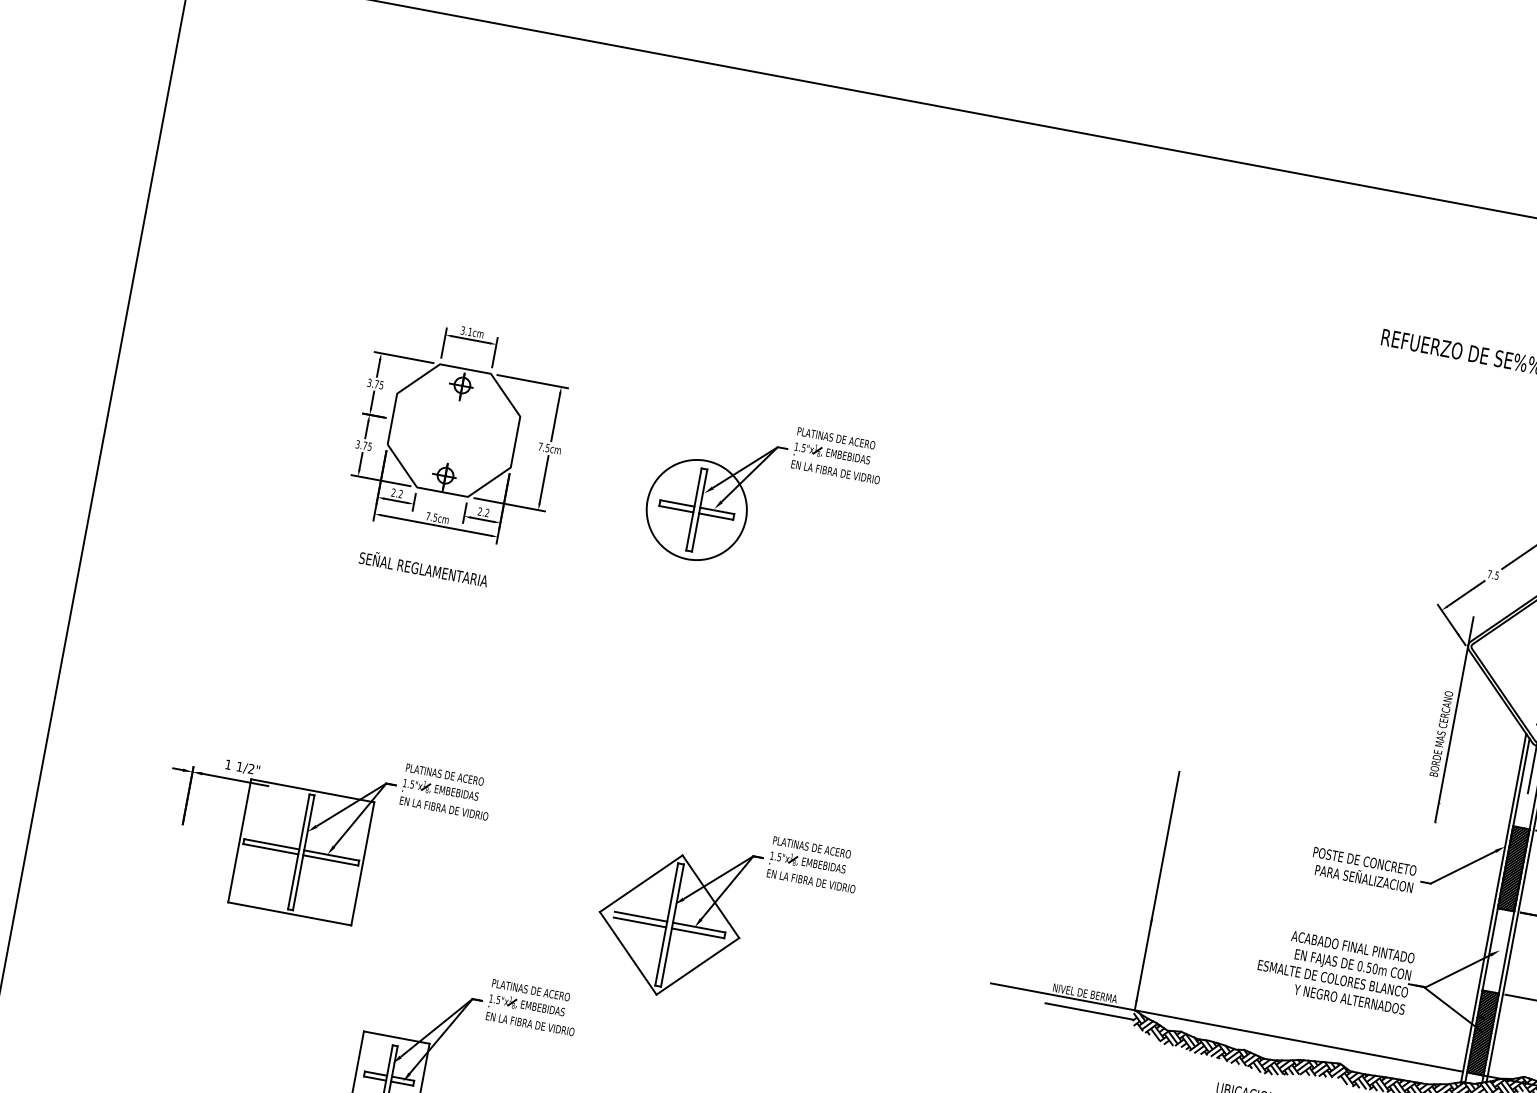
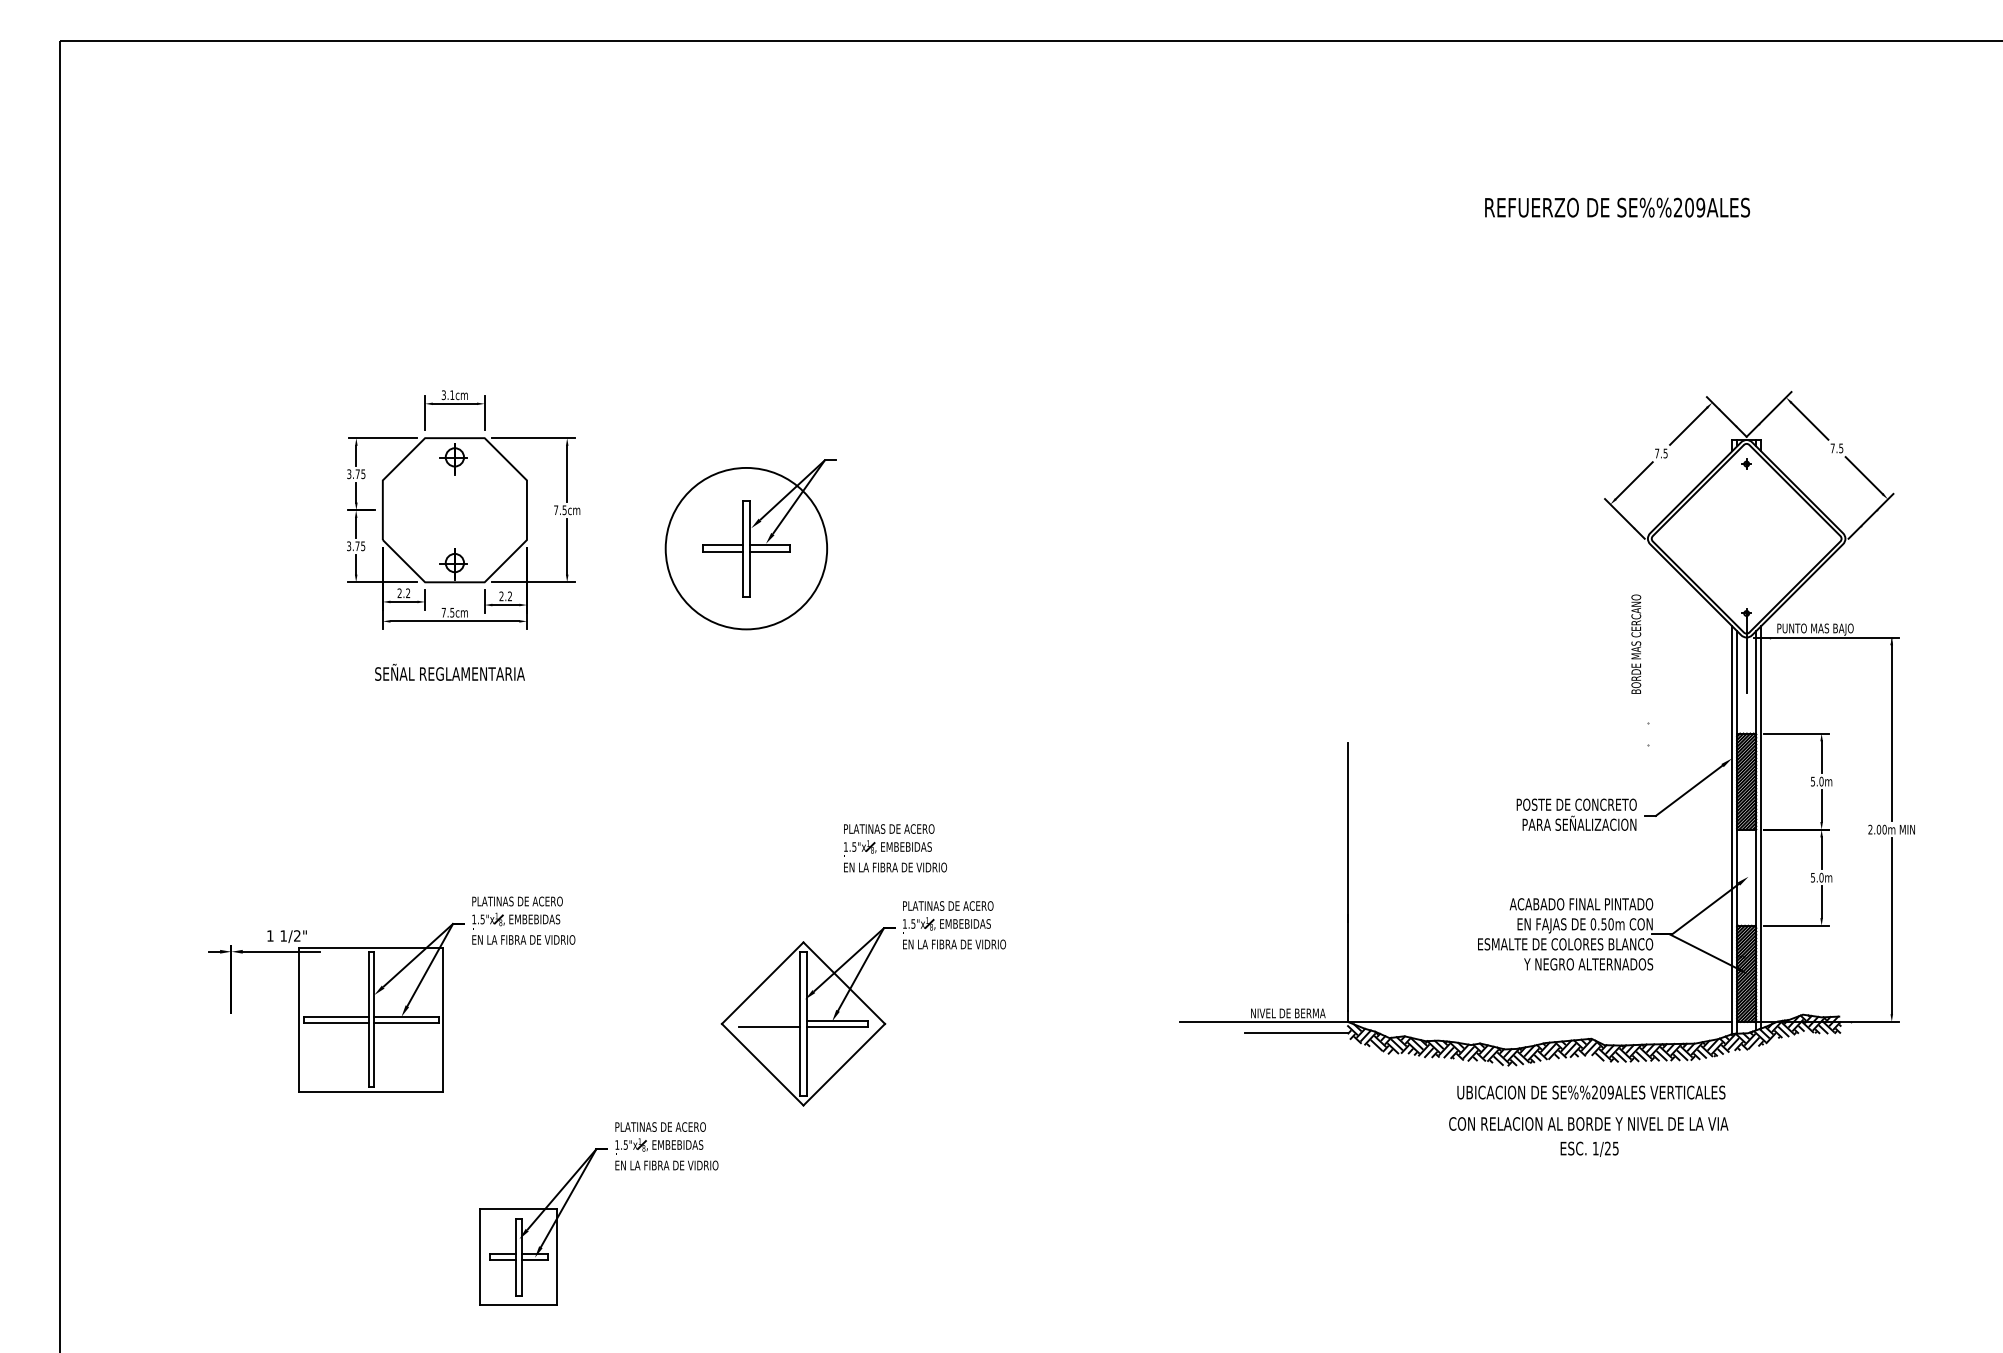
part: (838, 456) -> (895, 848), moved
circle: (696, 509) -> (746, 548), size x1.4
line: (1454, 719) -> (1647, 625), removed
line: (641, 916) -> (769, 1020), removed

